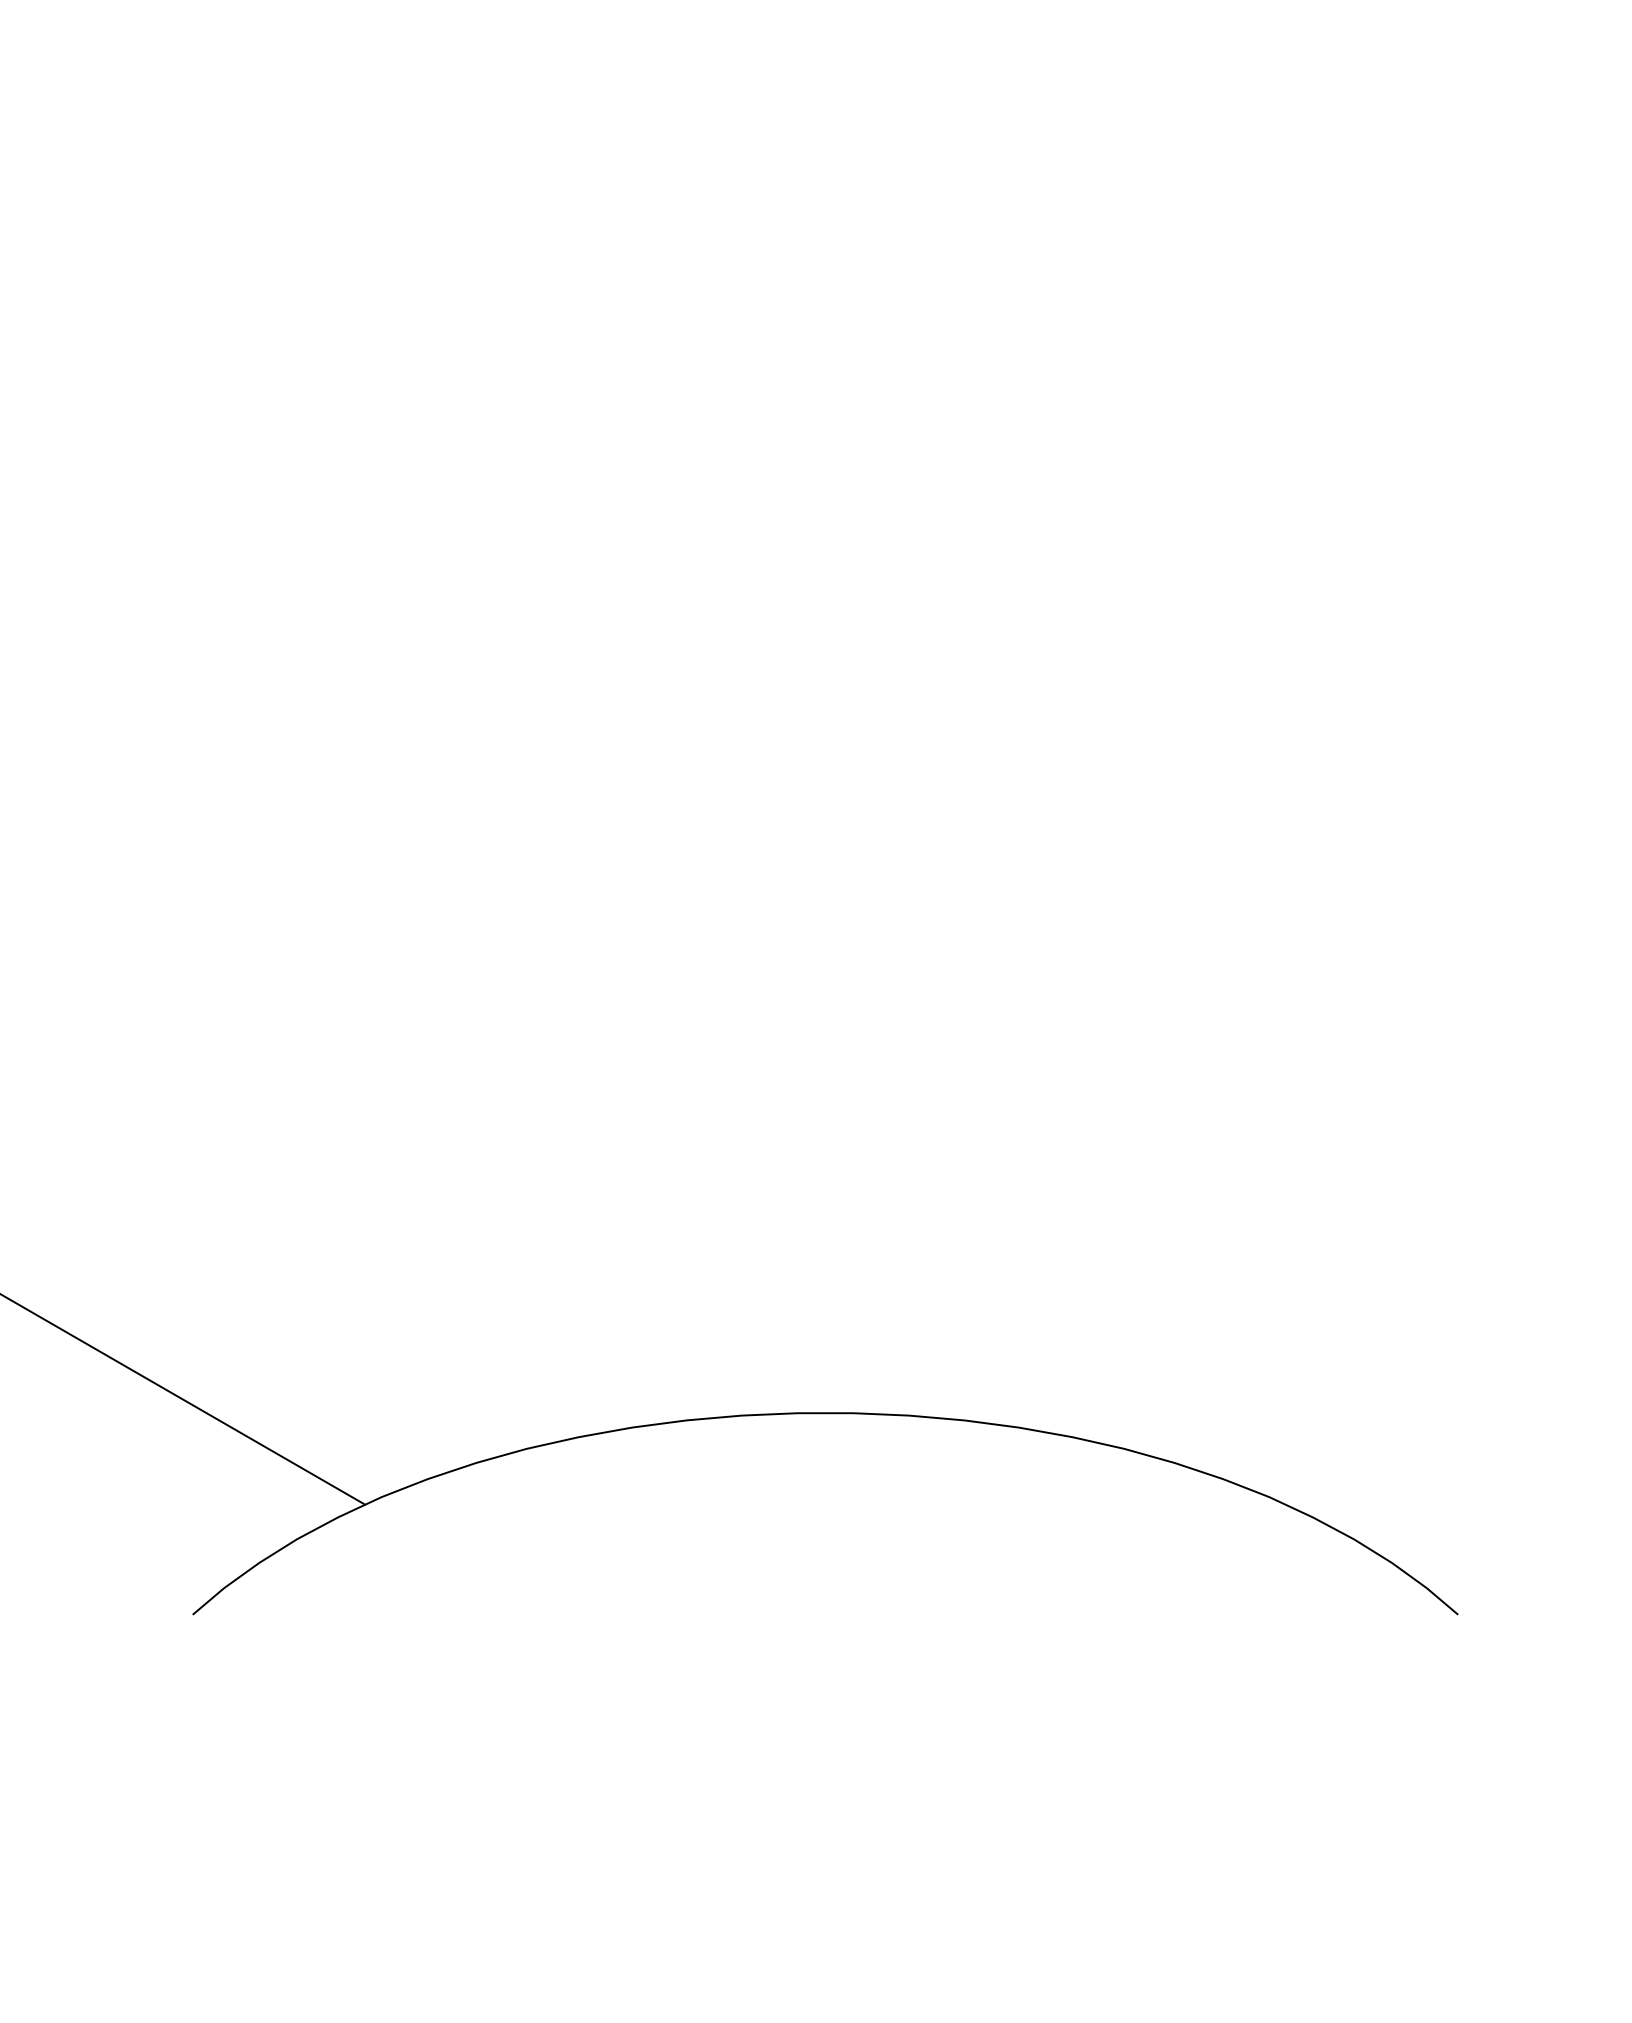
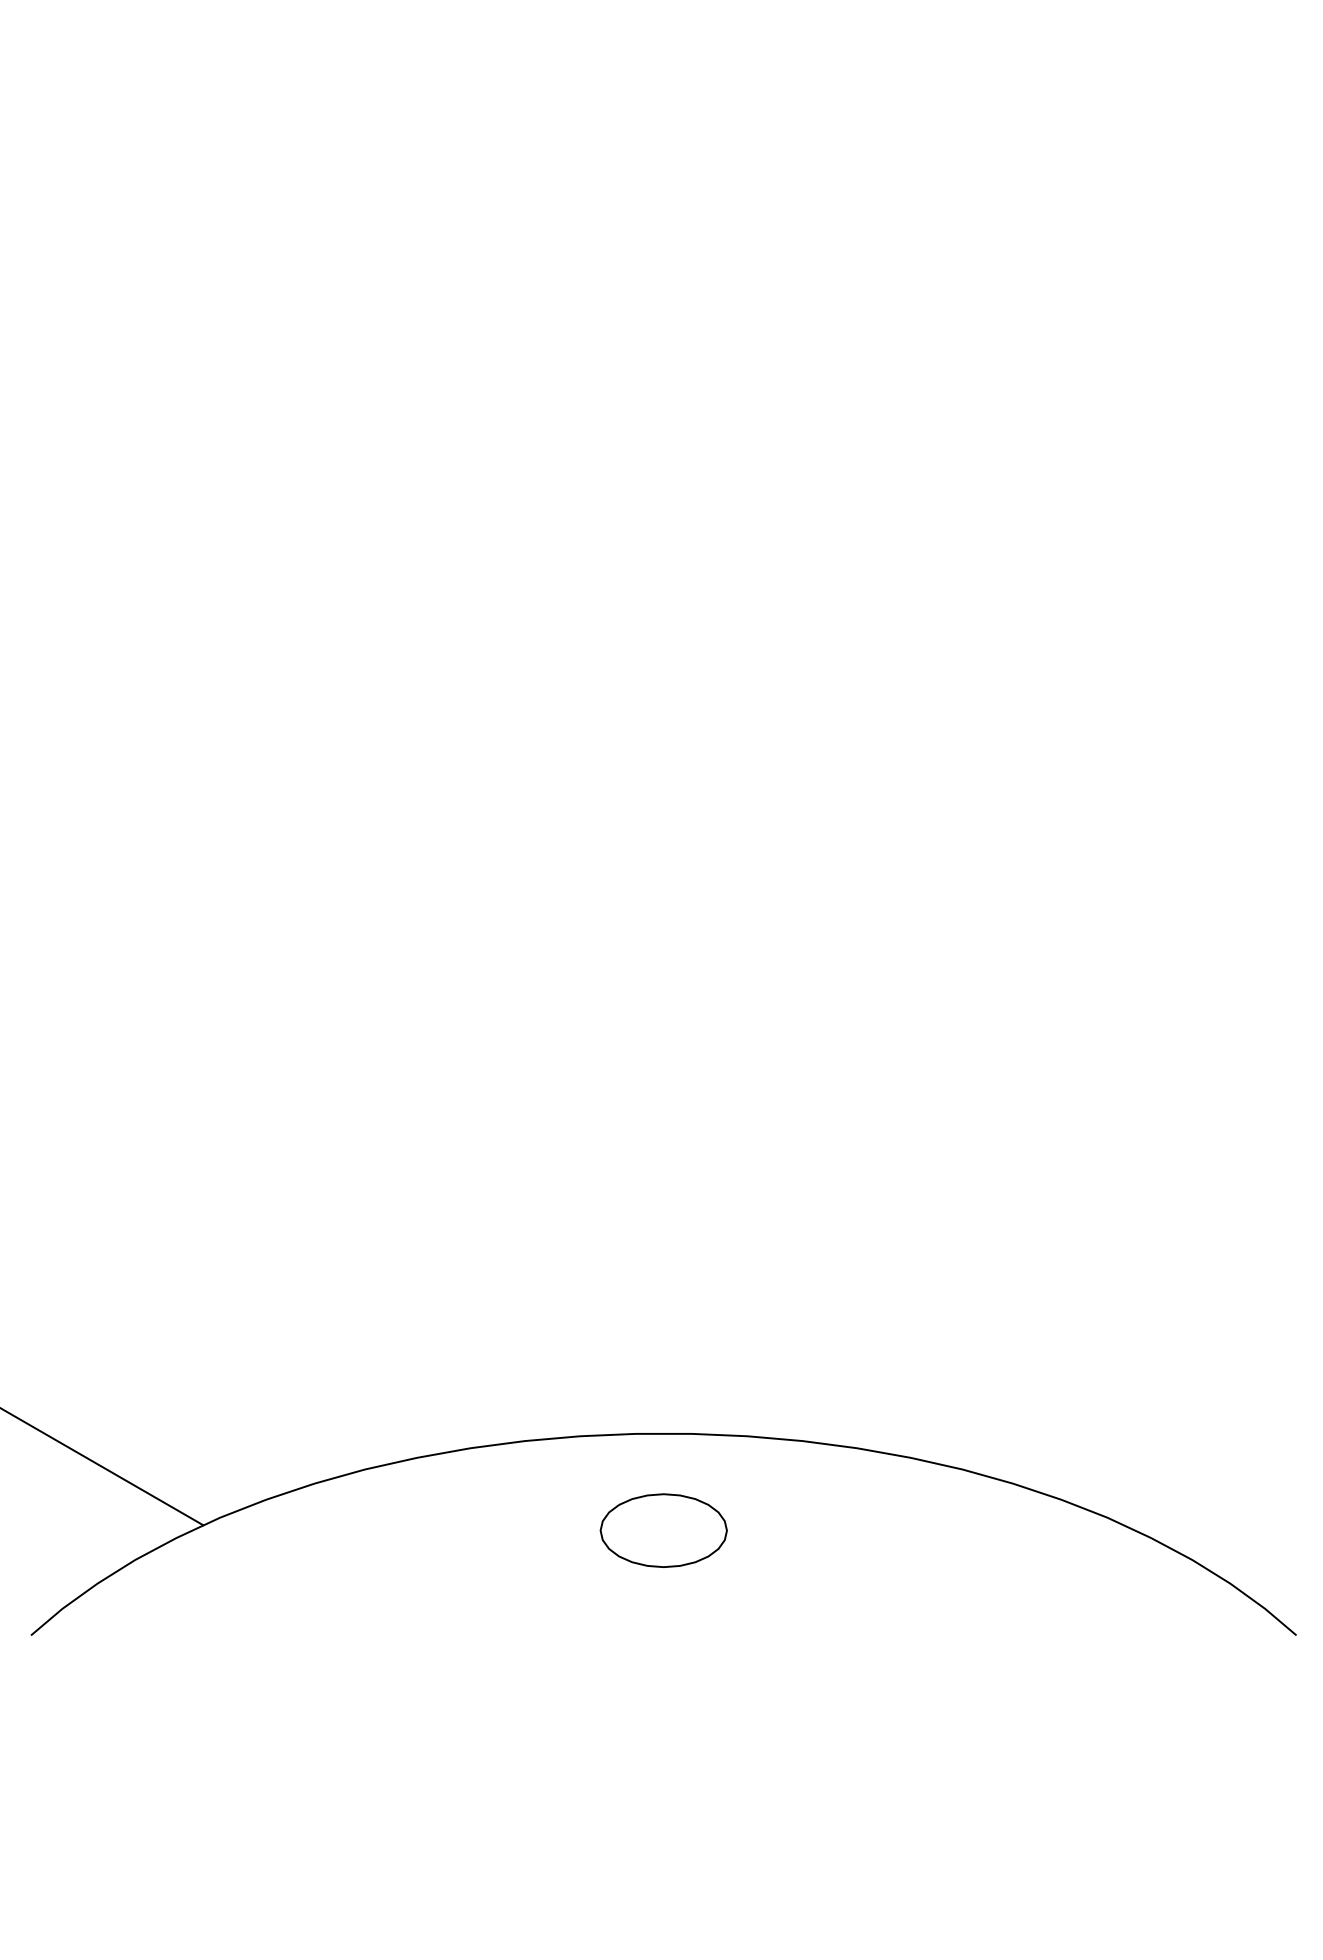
part: (825, 1509) -> (663, 1530), added

